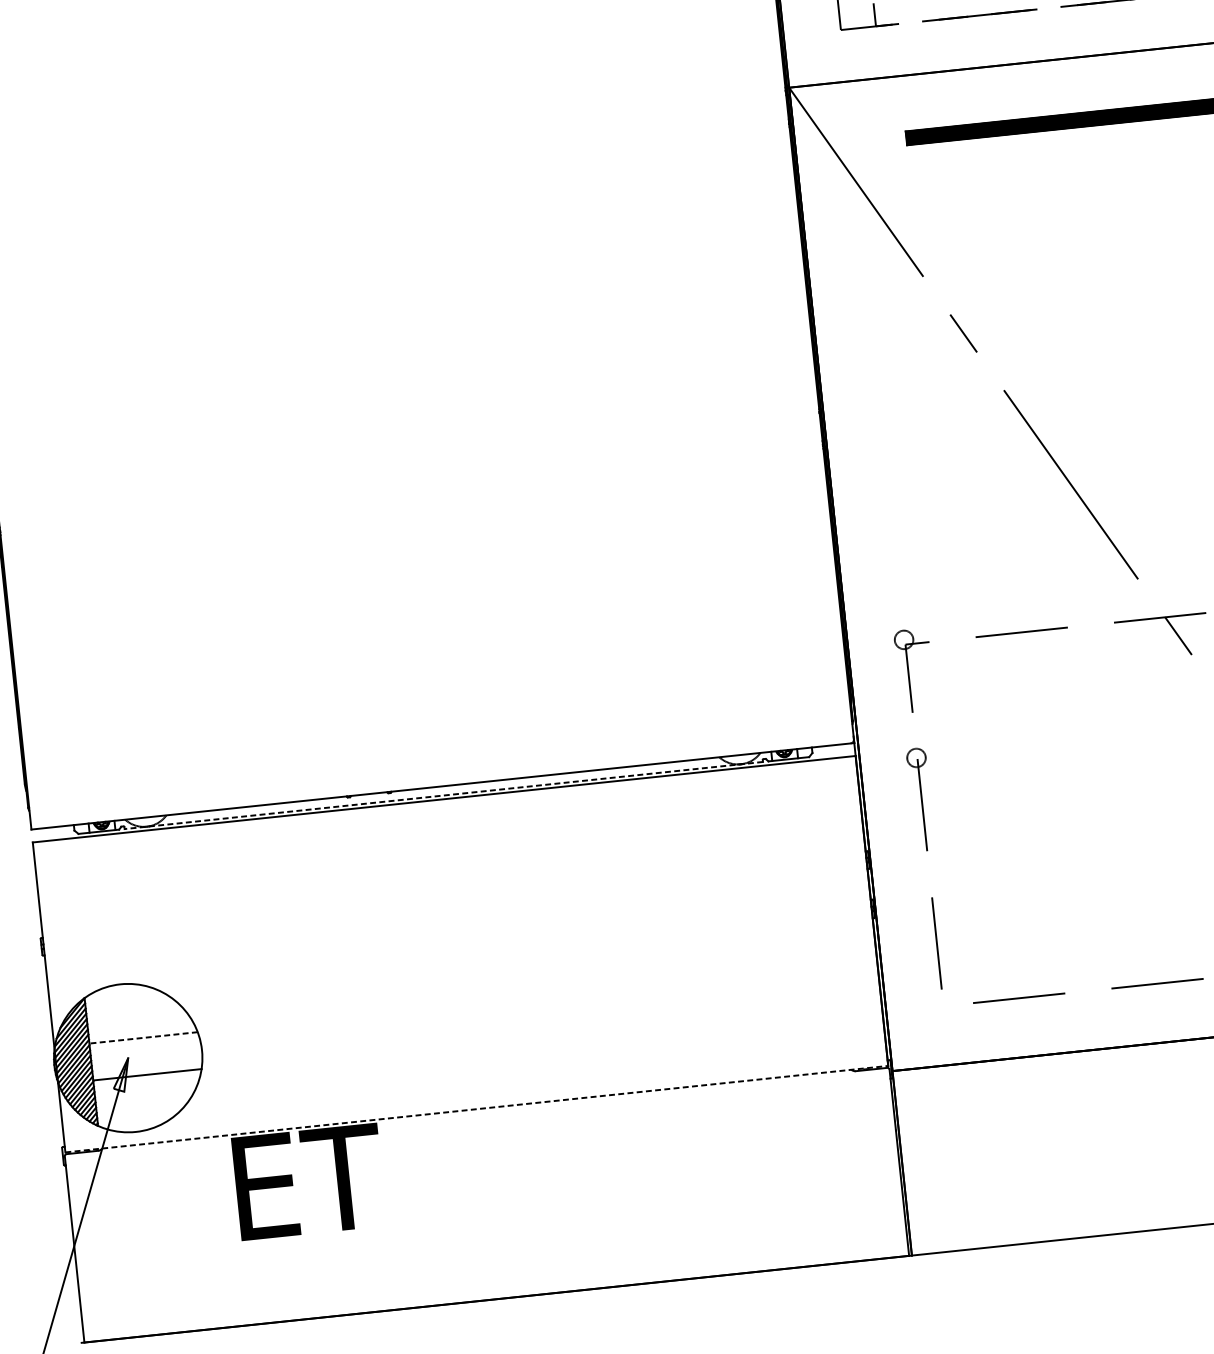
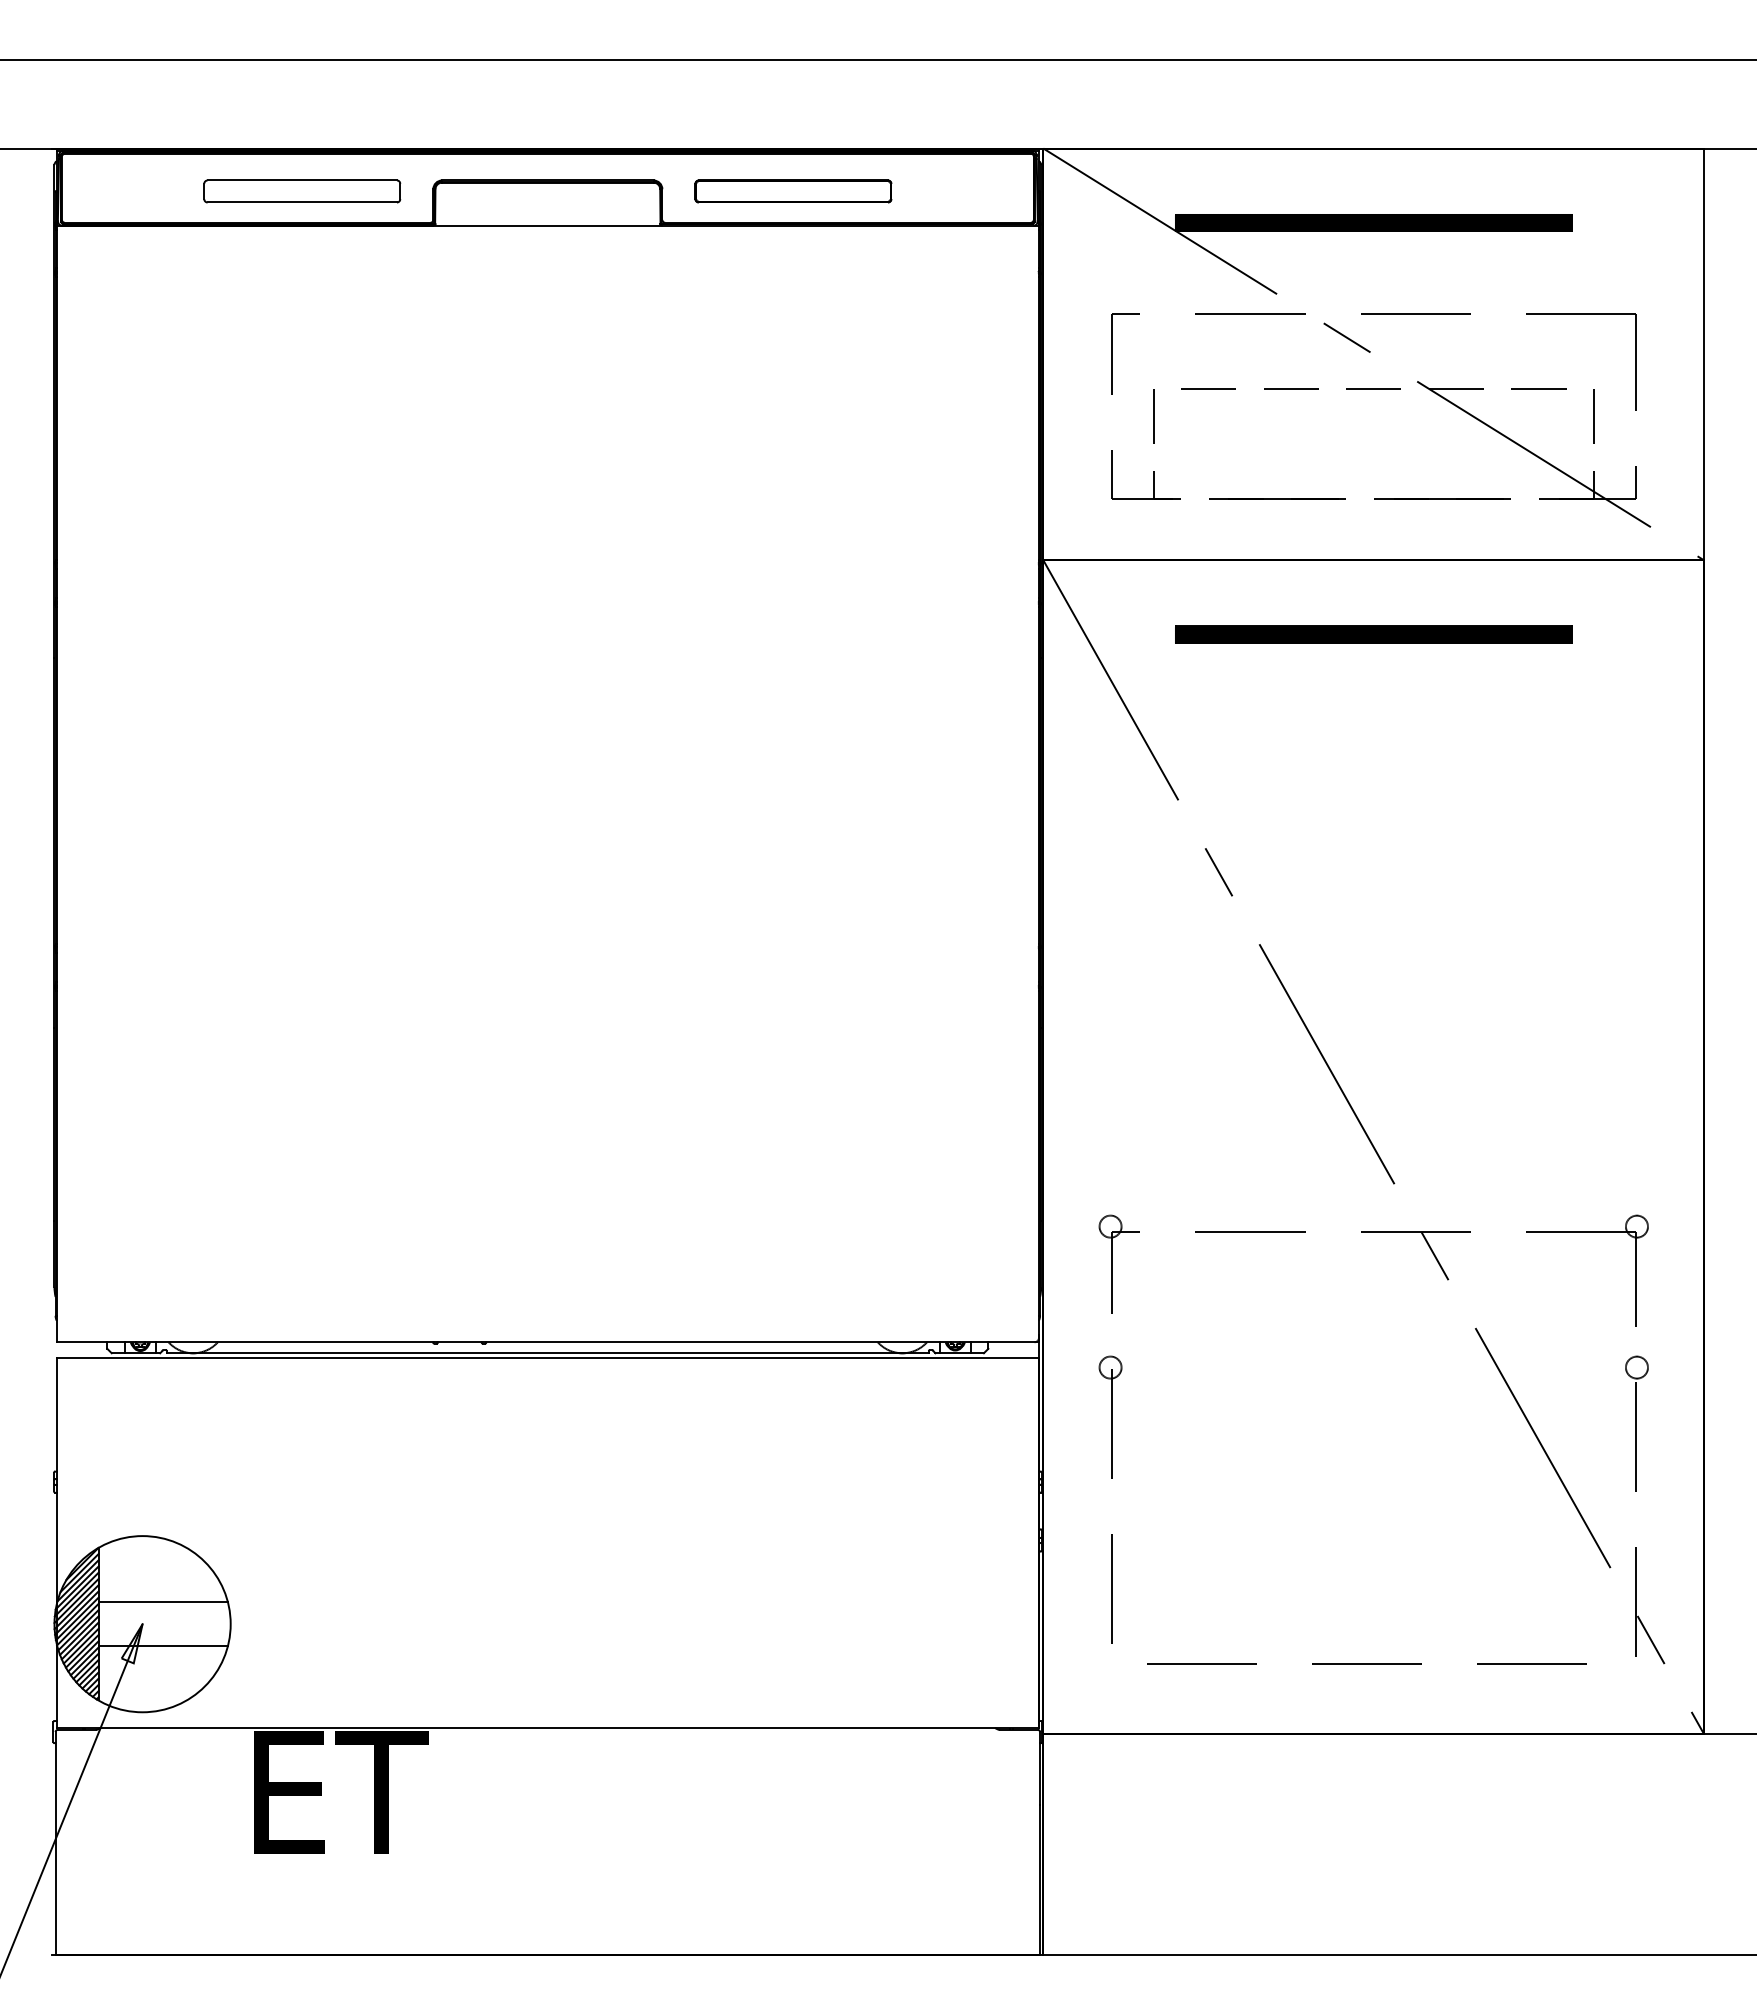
line: (443, 795) -> (547, 1353), dashed -> solid
line: (143, 1038) -> (163, 1602), dashed -> solid
line: (477, 1108) -> (548, 1727), dashed -> solid

